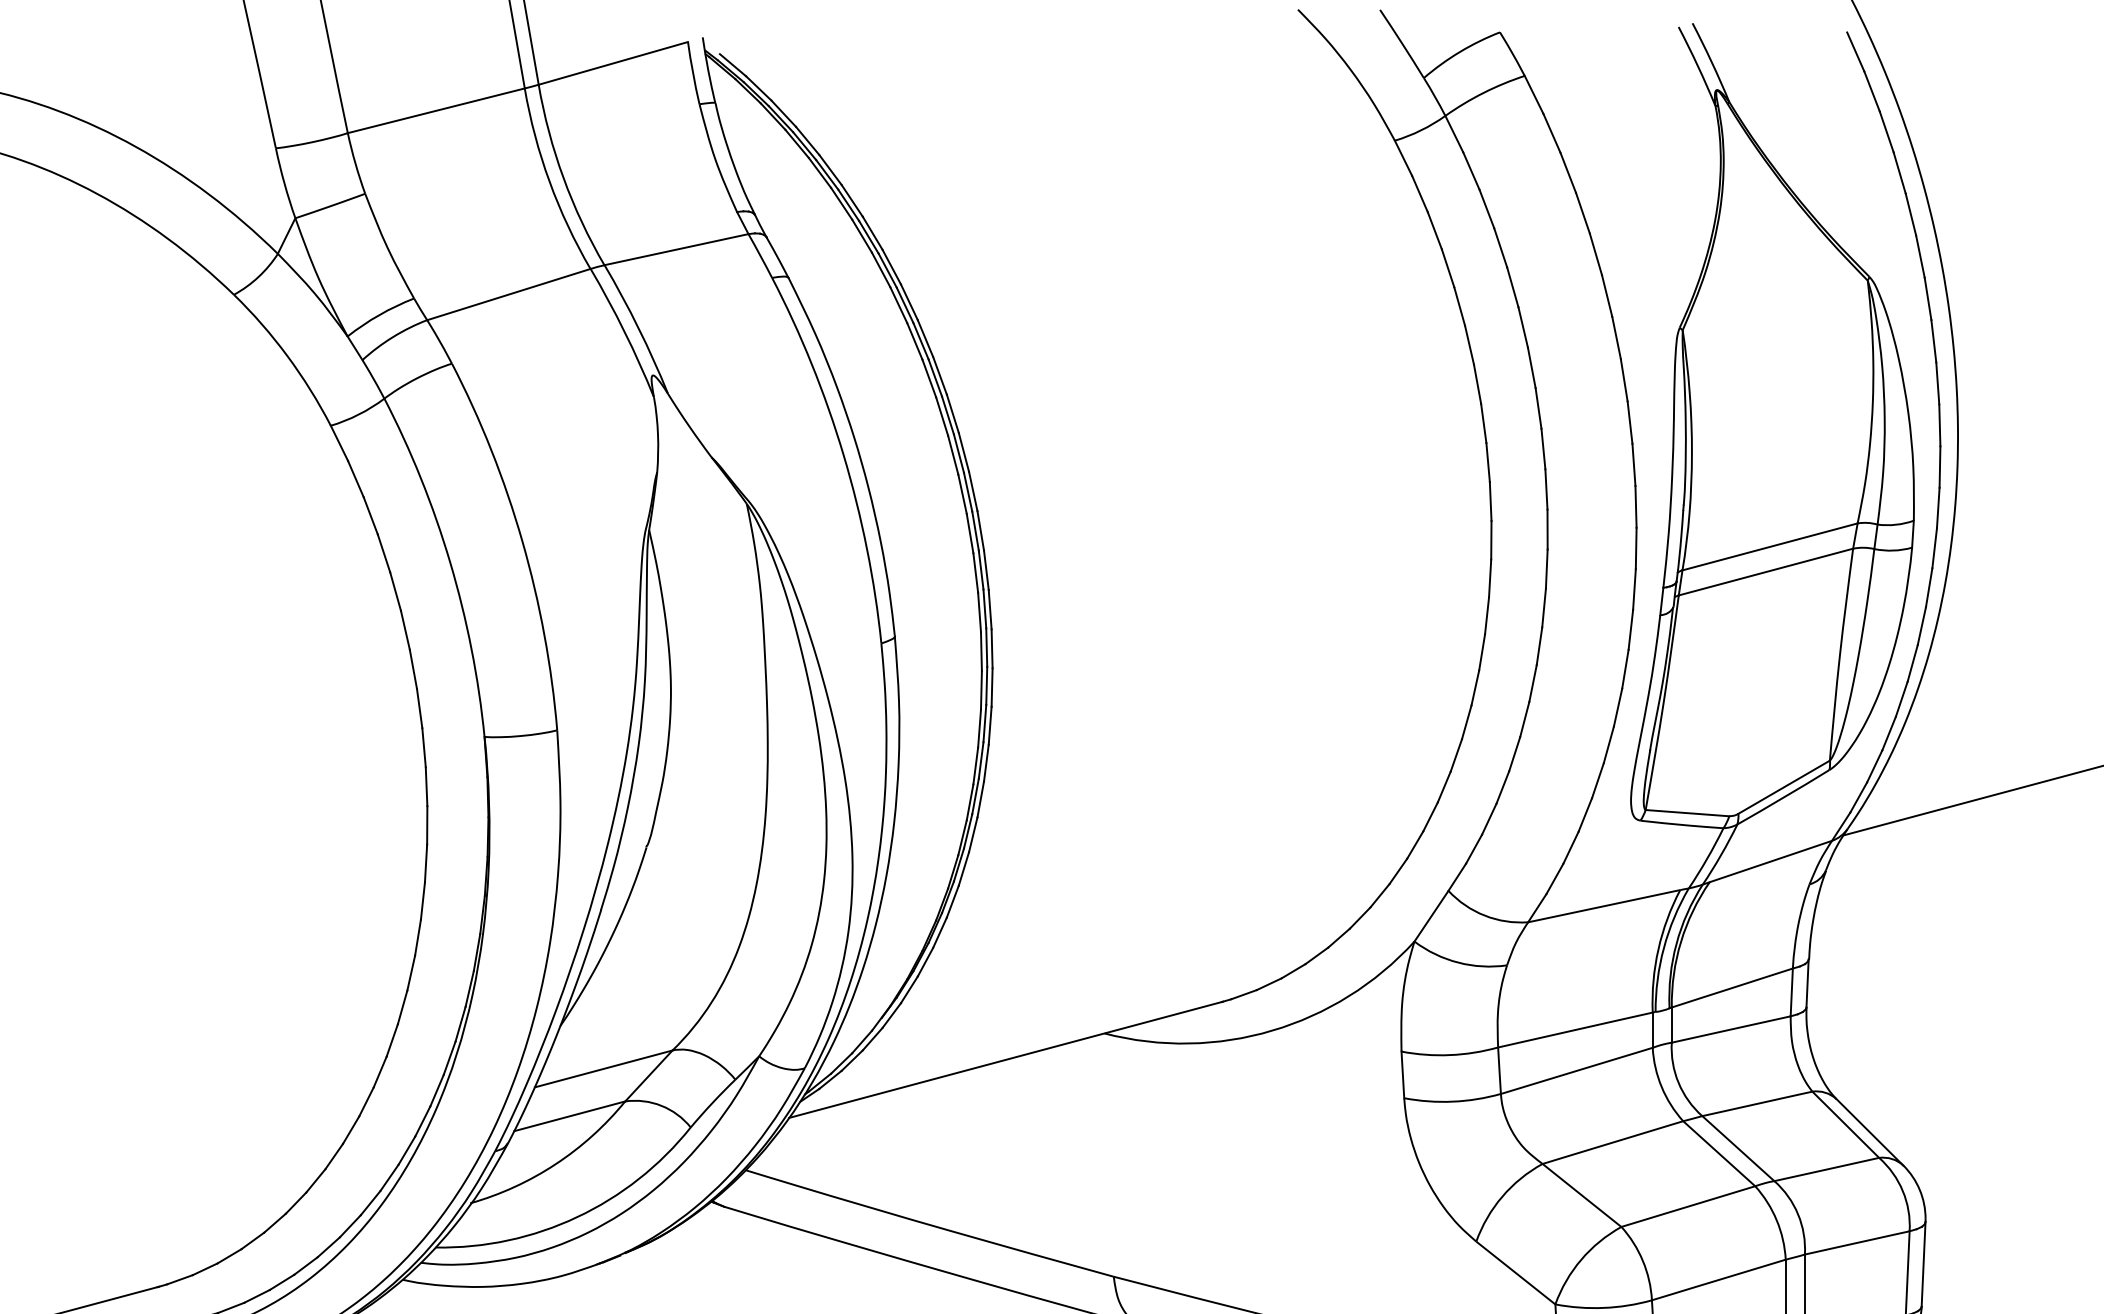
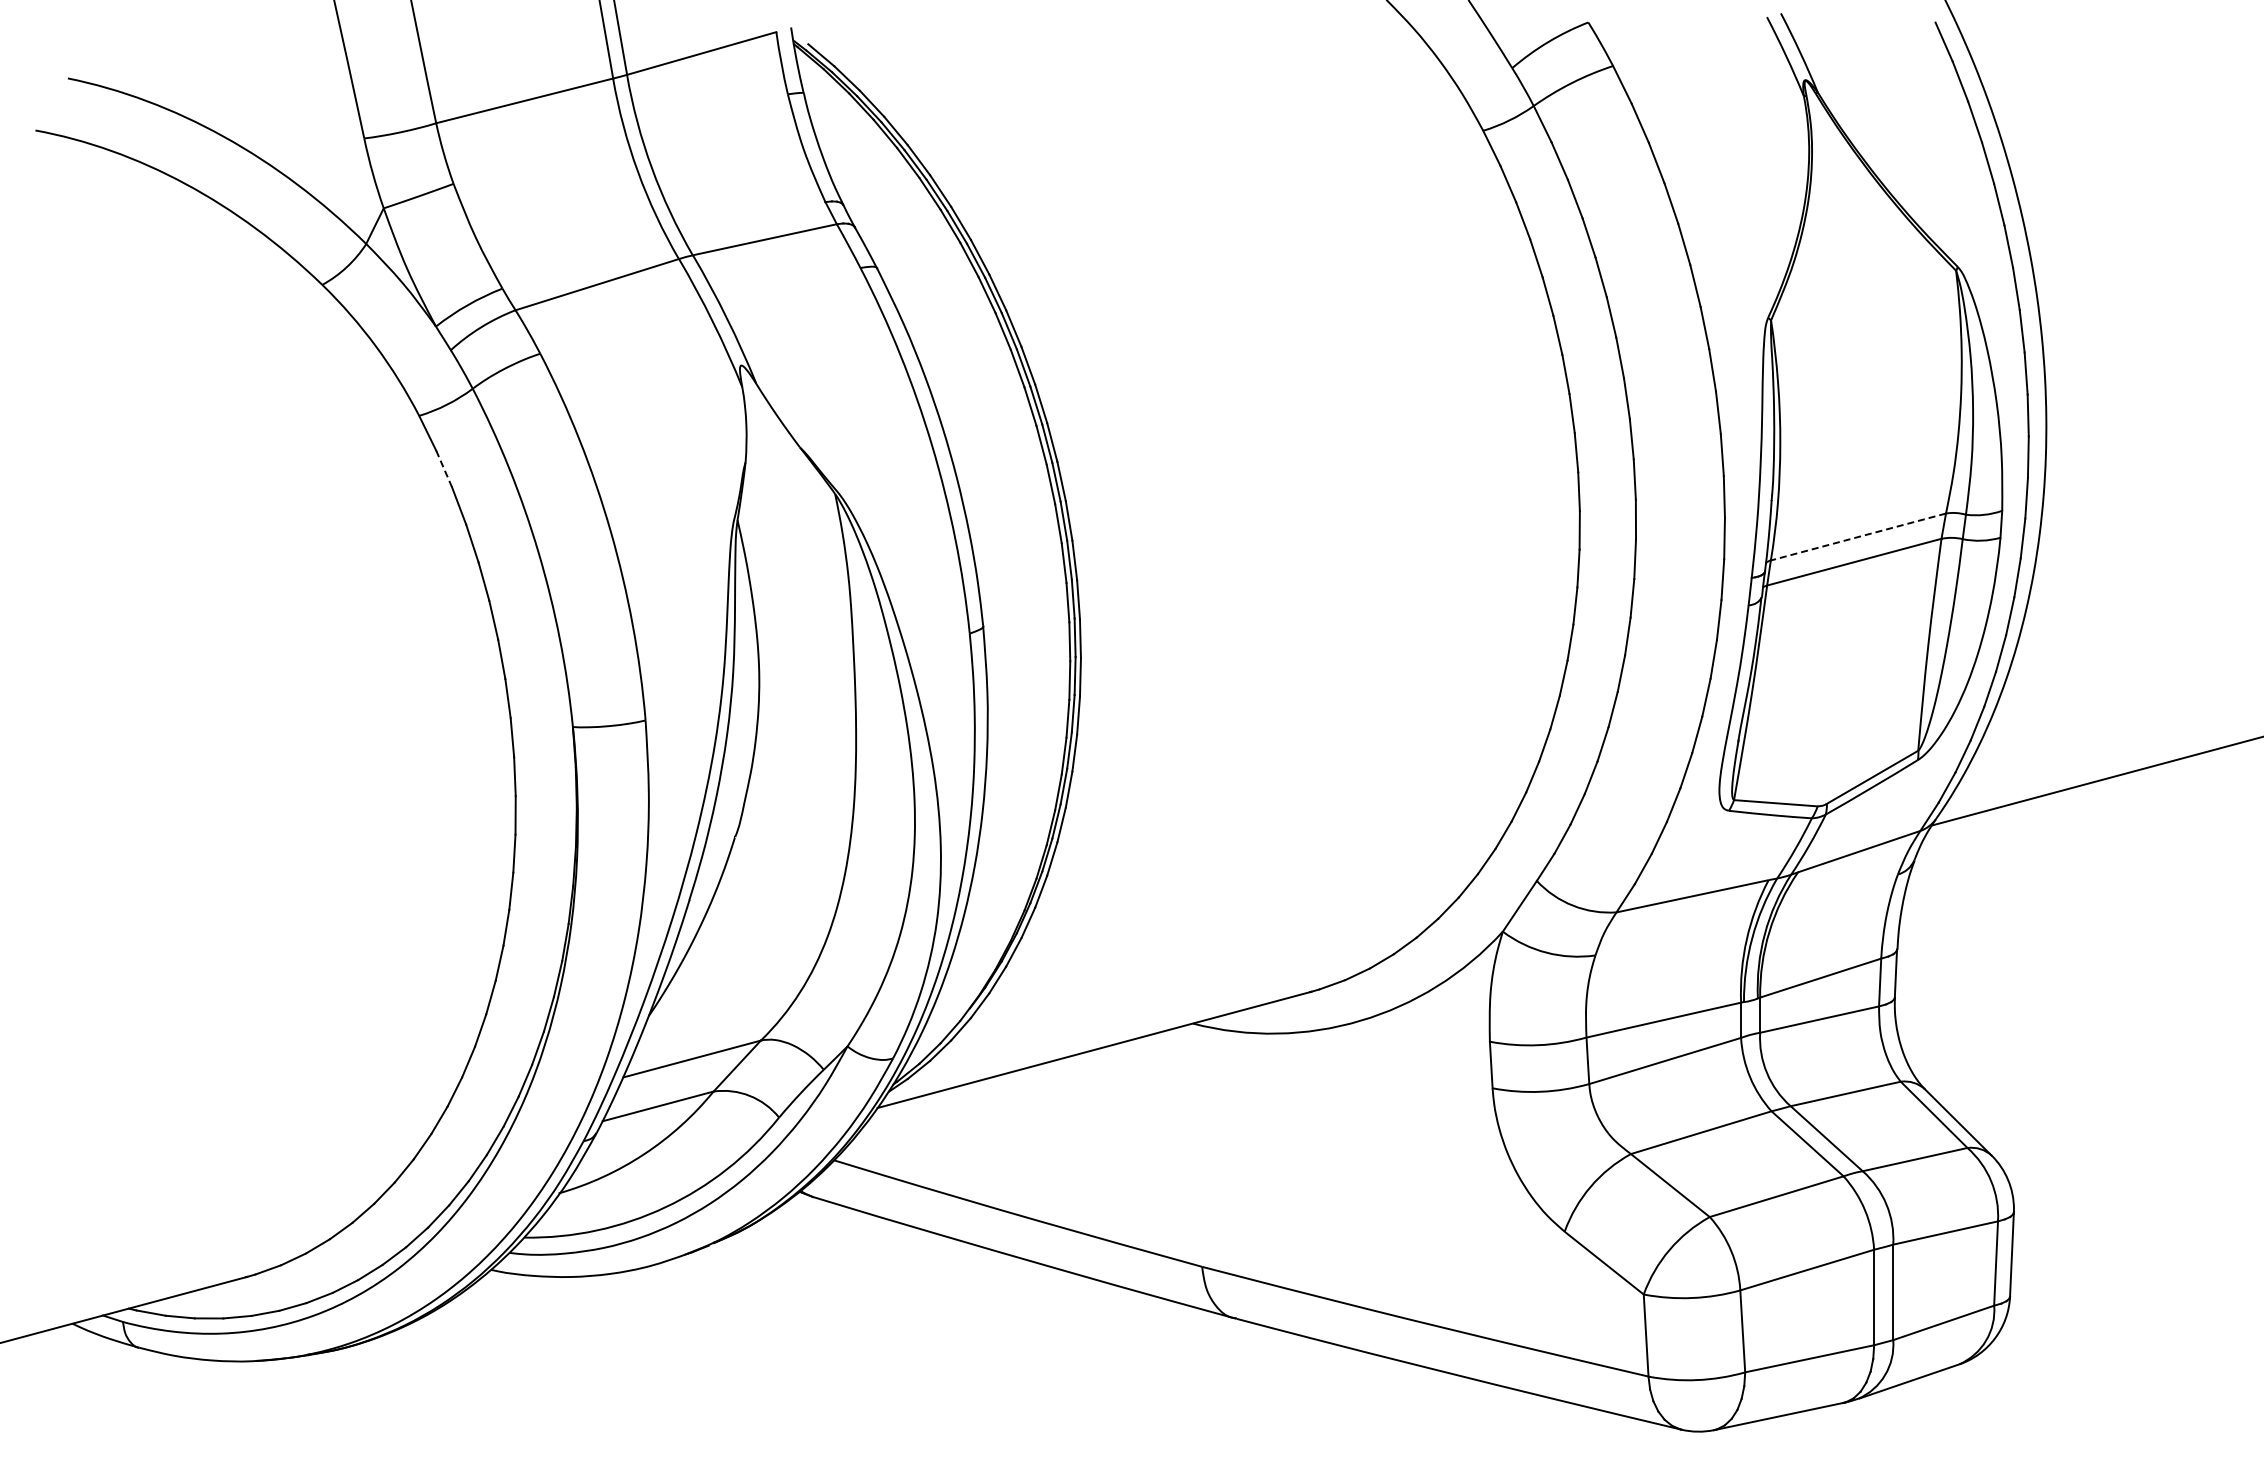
line: (356, 479) -> (444, 469), solid -> dashed
line: (1770, 547) -> (1858, 537), solid -> dashed

